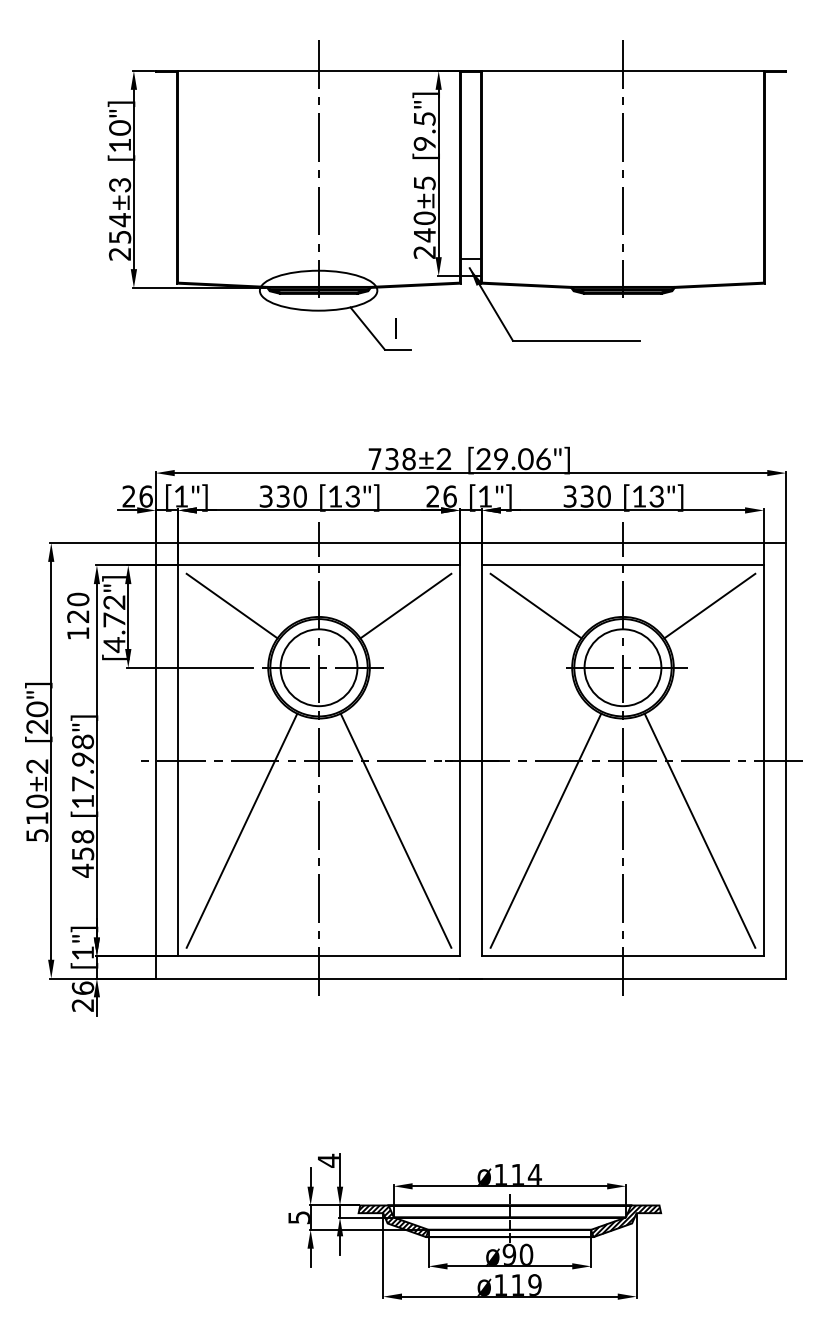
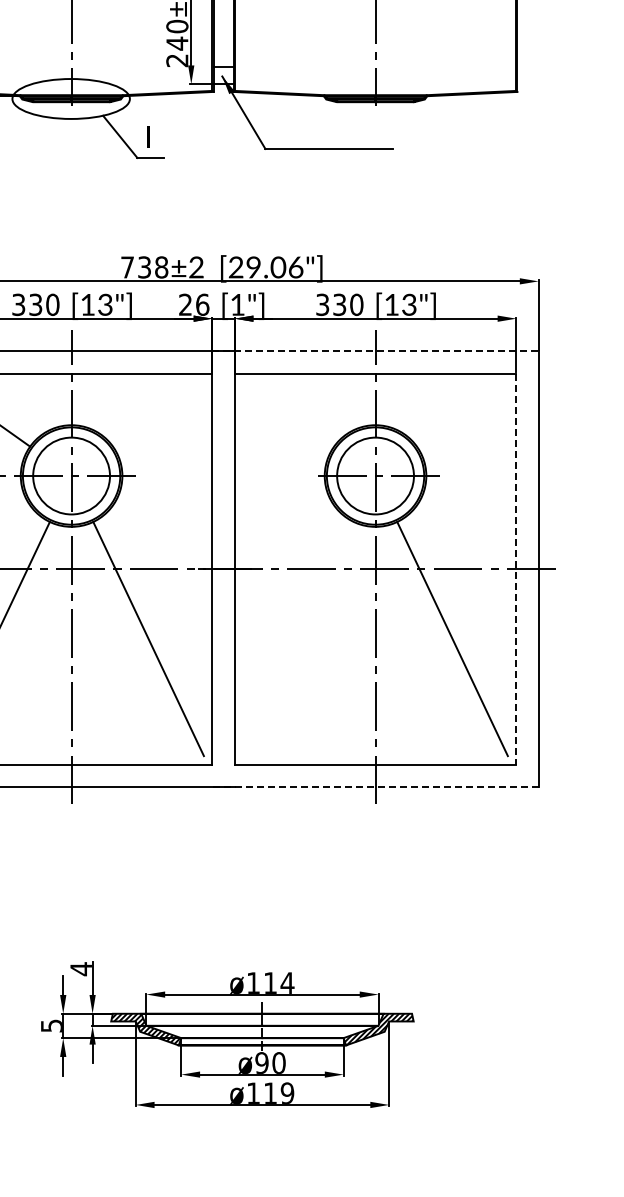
line: (623, 543) -> (376, 351), solid -> dashed
line: (405, 605) -> (158, 413), removed
line: (535, 605) -> (288, 413), removed
line: (709, 605) -> (462, 413), removed
line: (763, 760) -> (516, 568), solid -> dashed
line: (545, 830) -> (298, 638), removed
line: (622, 978) -> (375, 786), solid -> dashed

